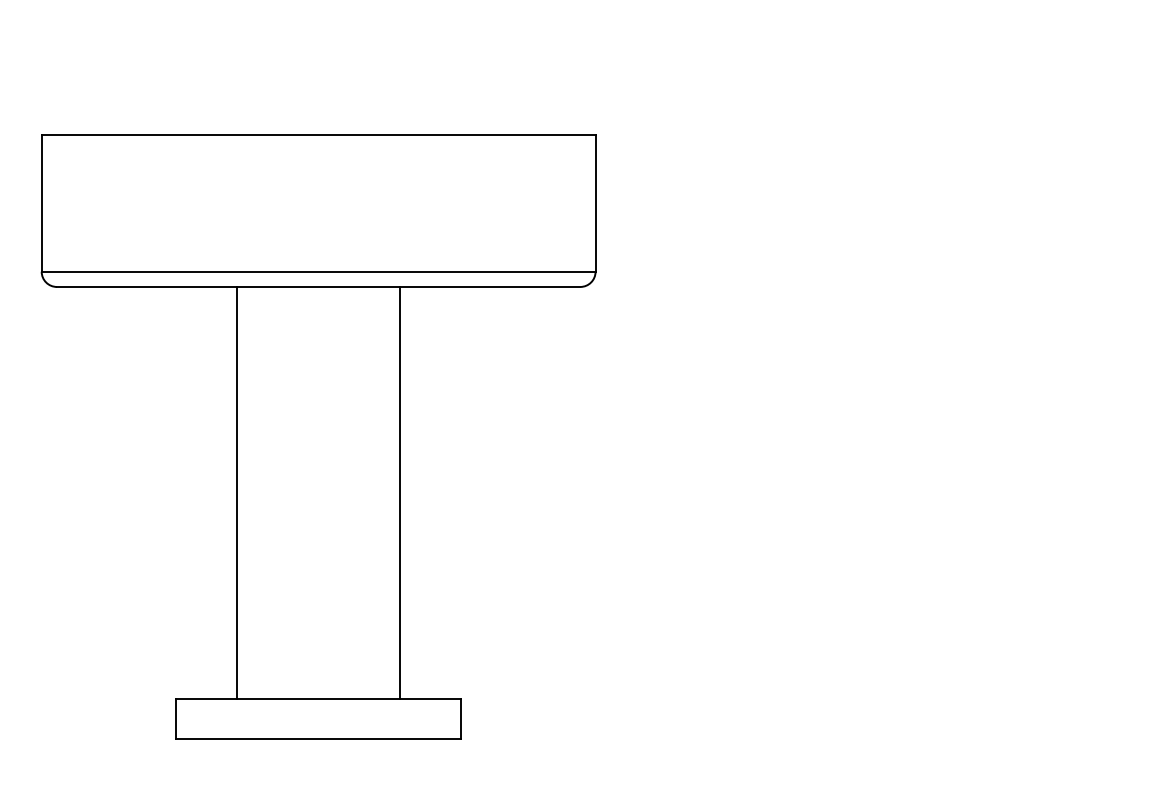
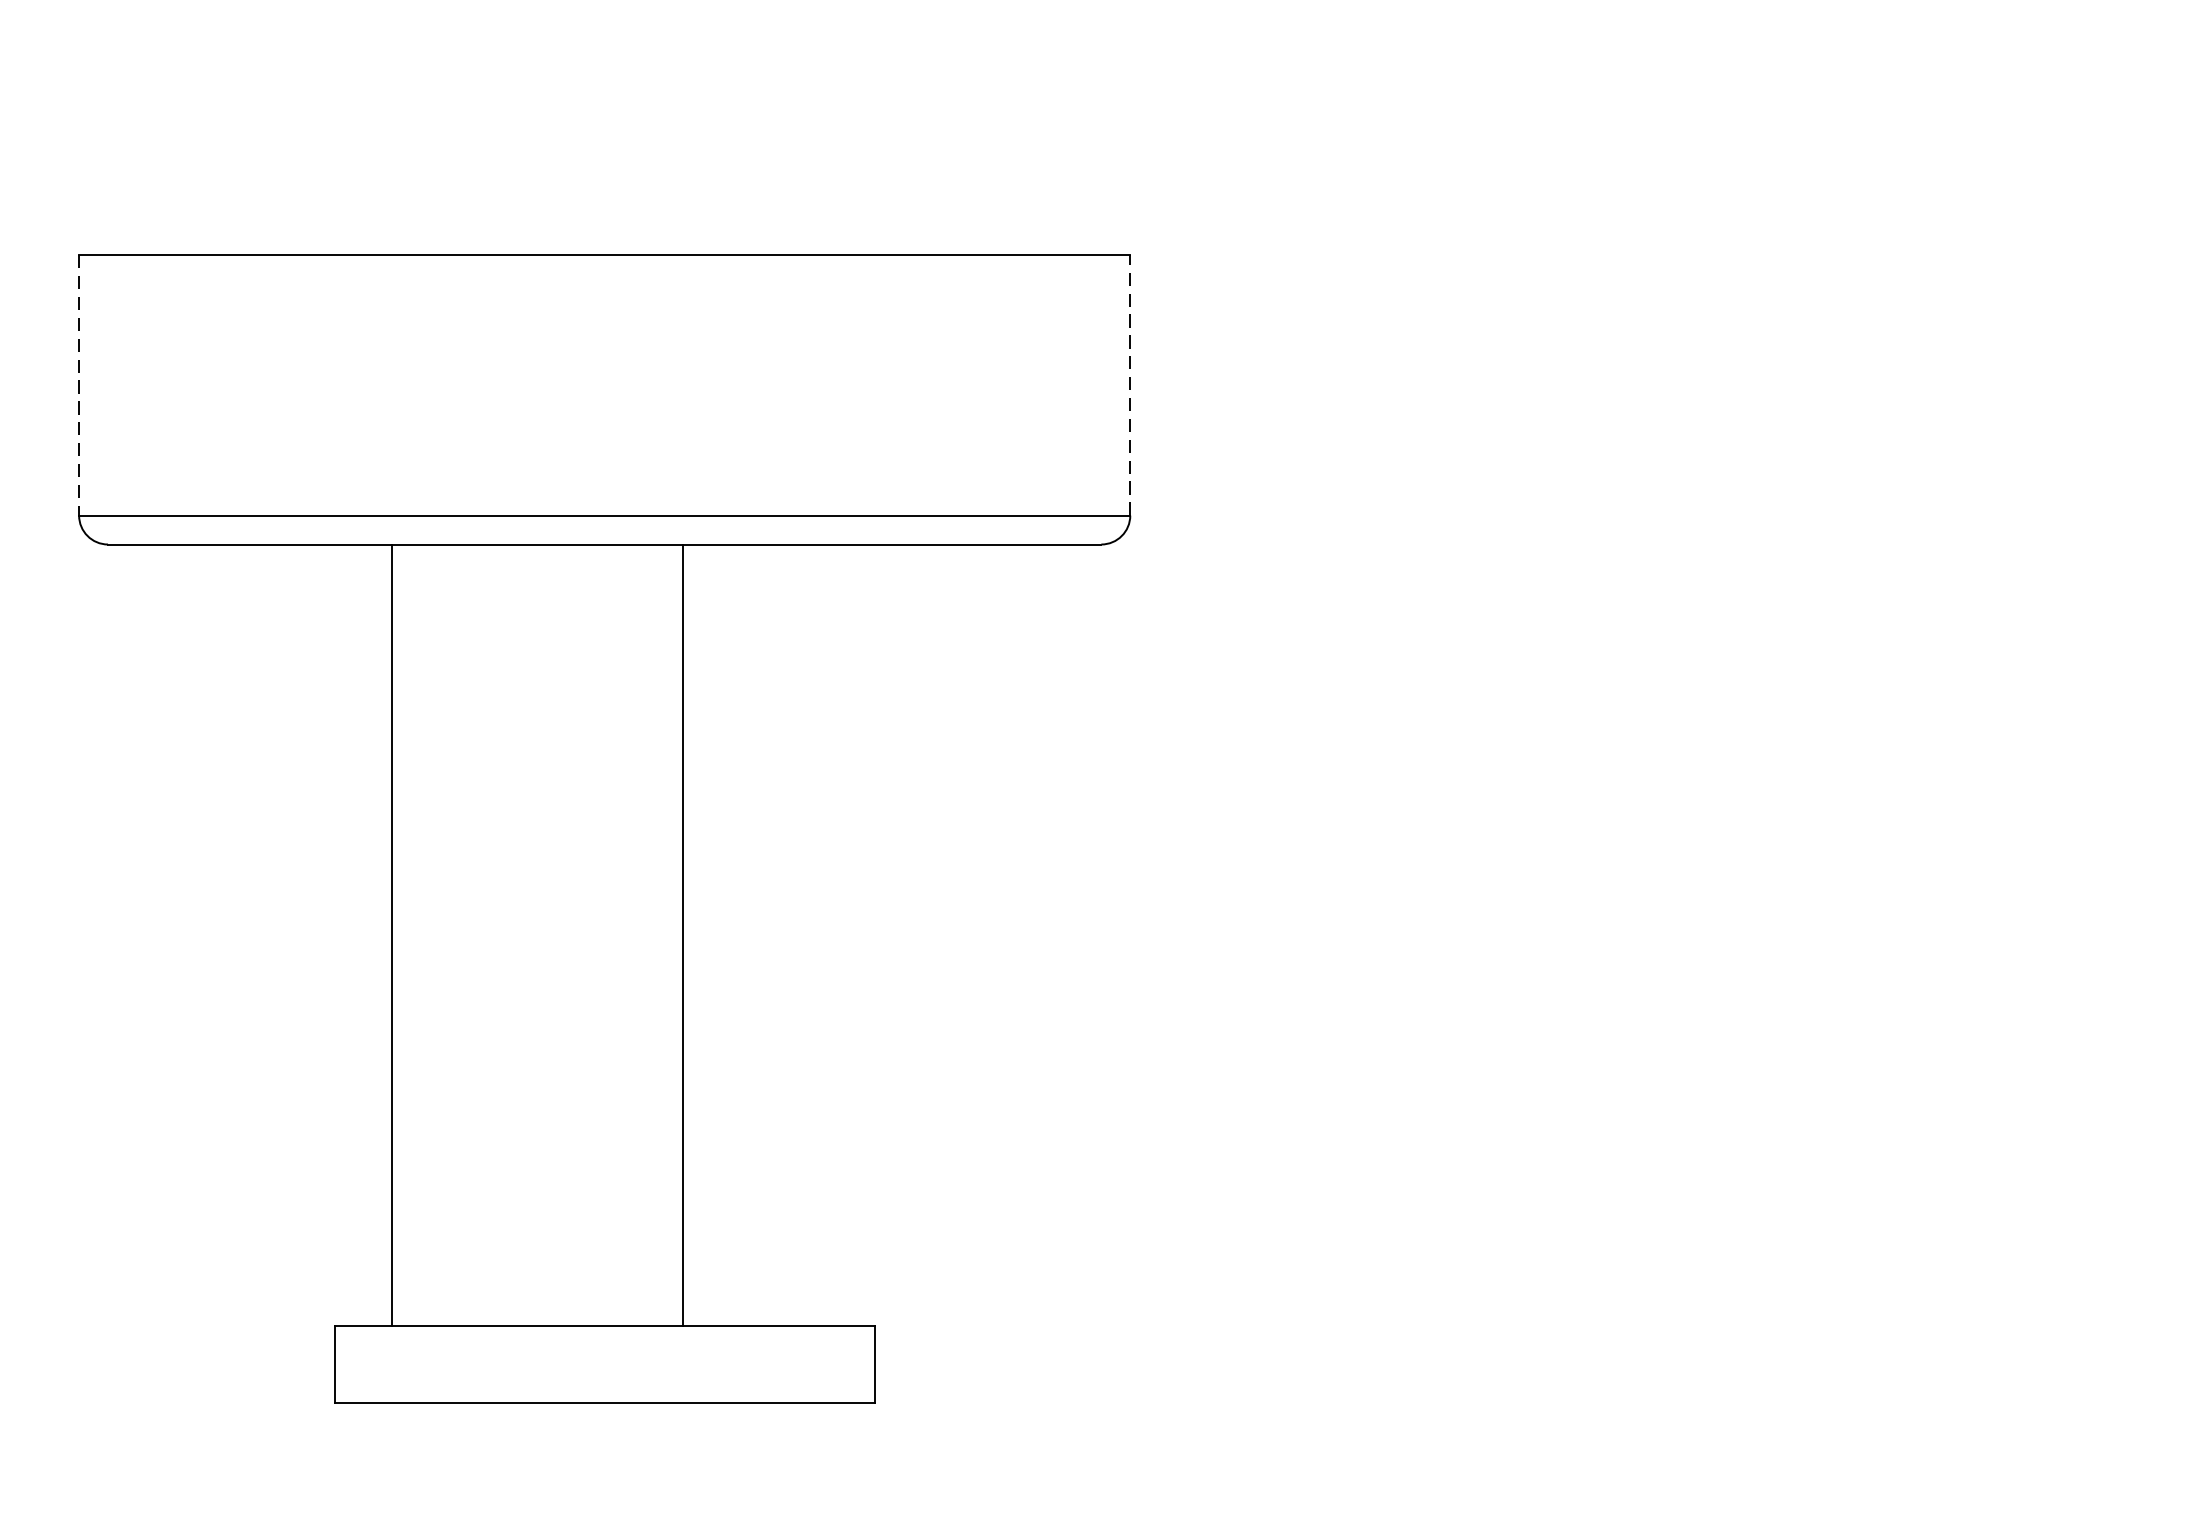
line: (41, 203) -> (78, 386), solid -> dashed
line: (595, 203) -> (1130, 386), solid -> dashed
line: (237, 492) -> (391, 934), moved
line: (399, 492) -> (682, 934), moved

